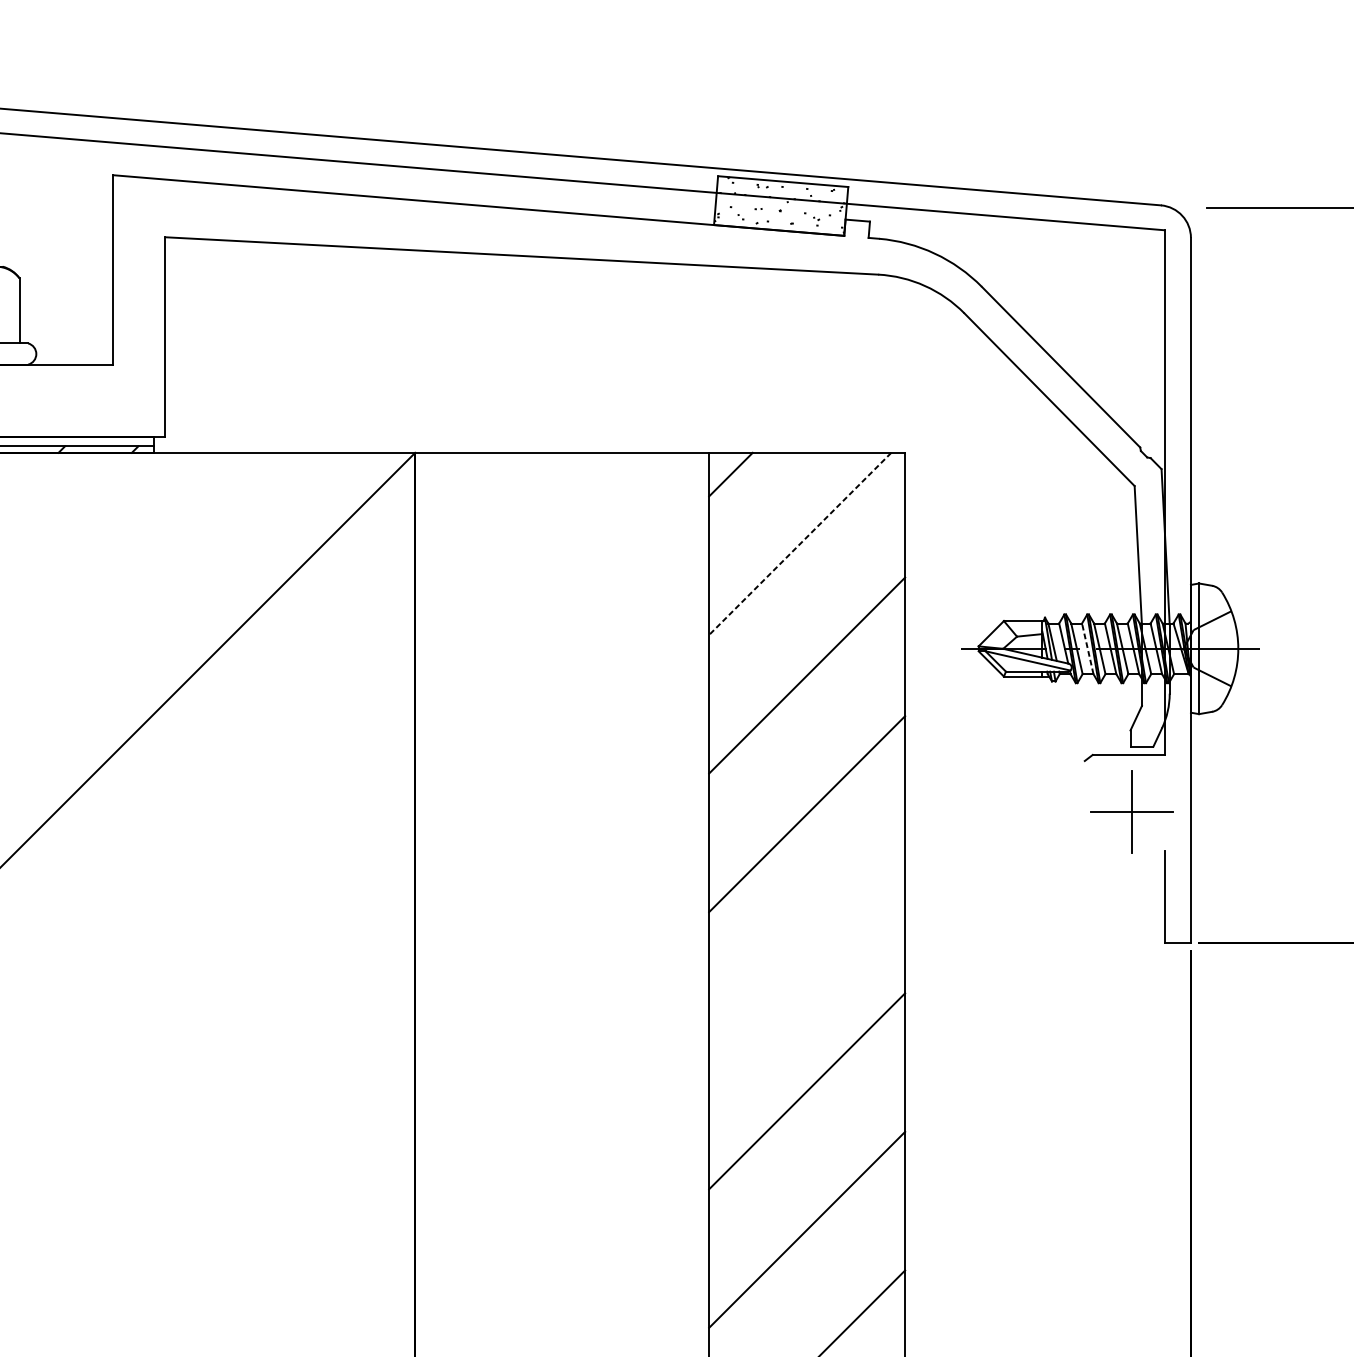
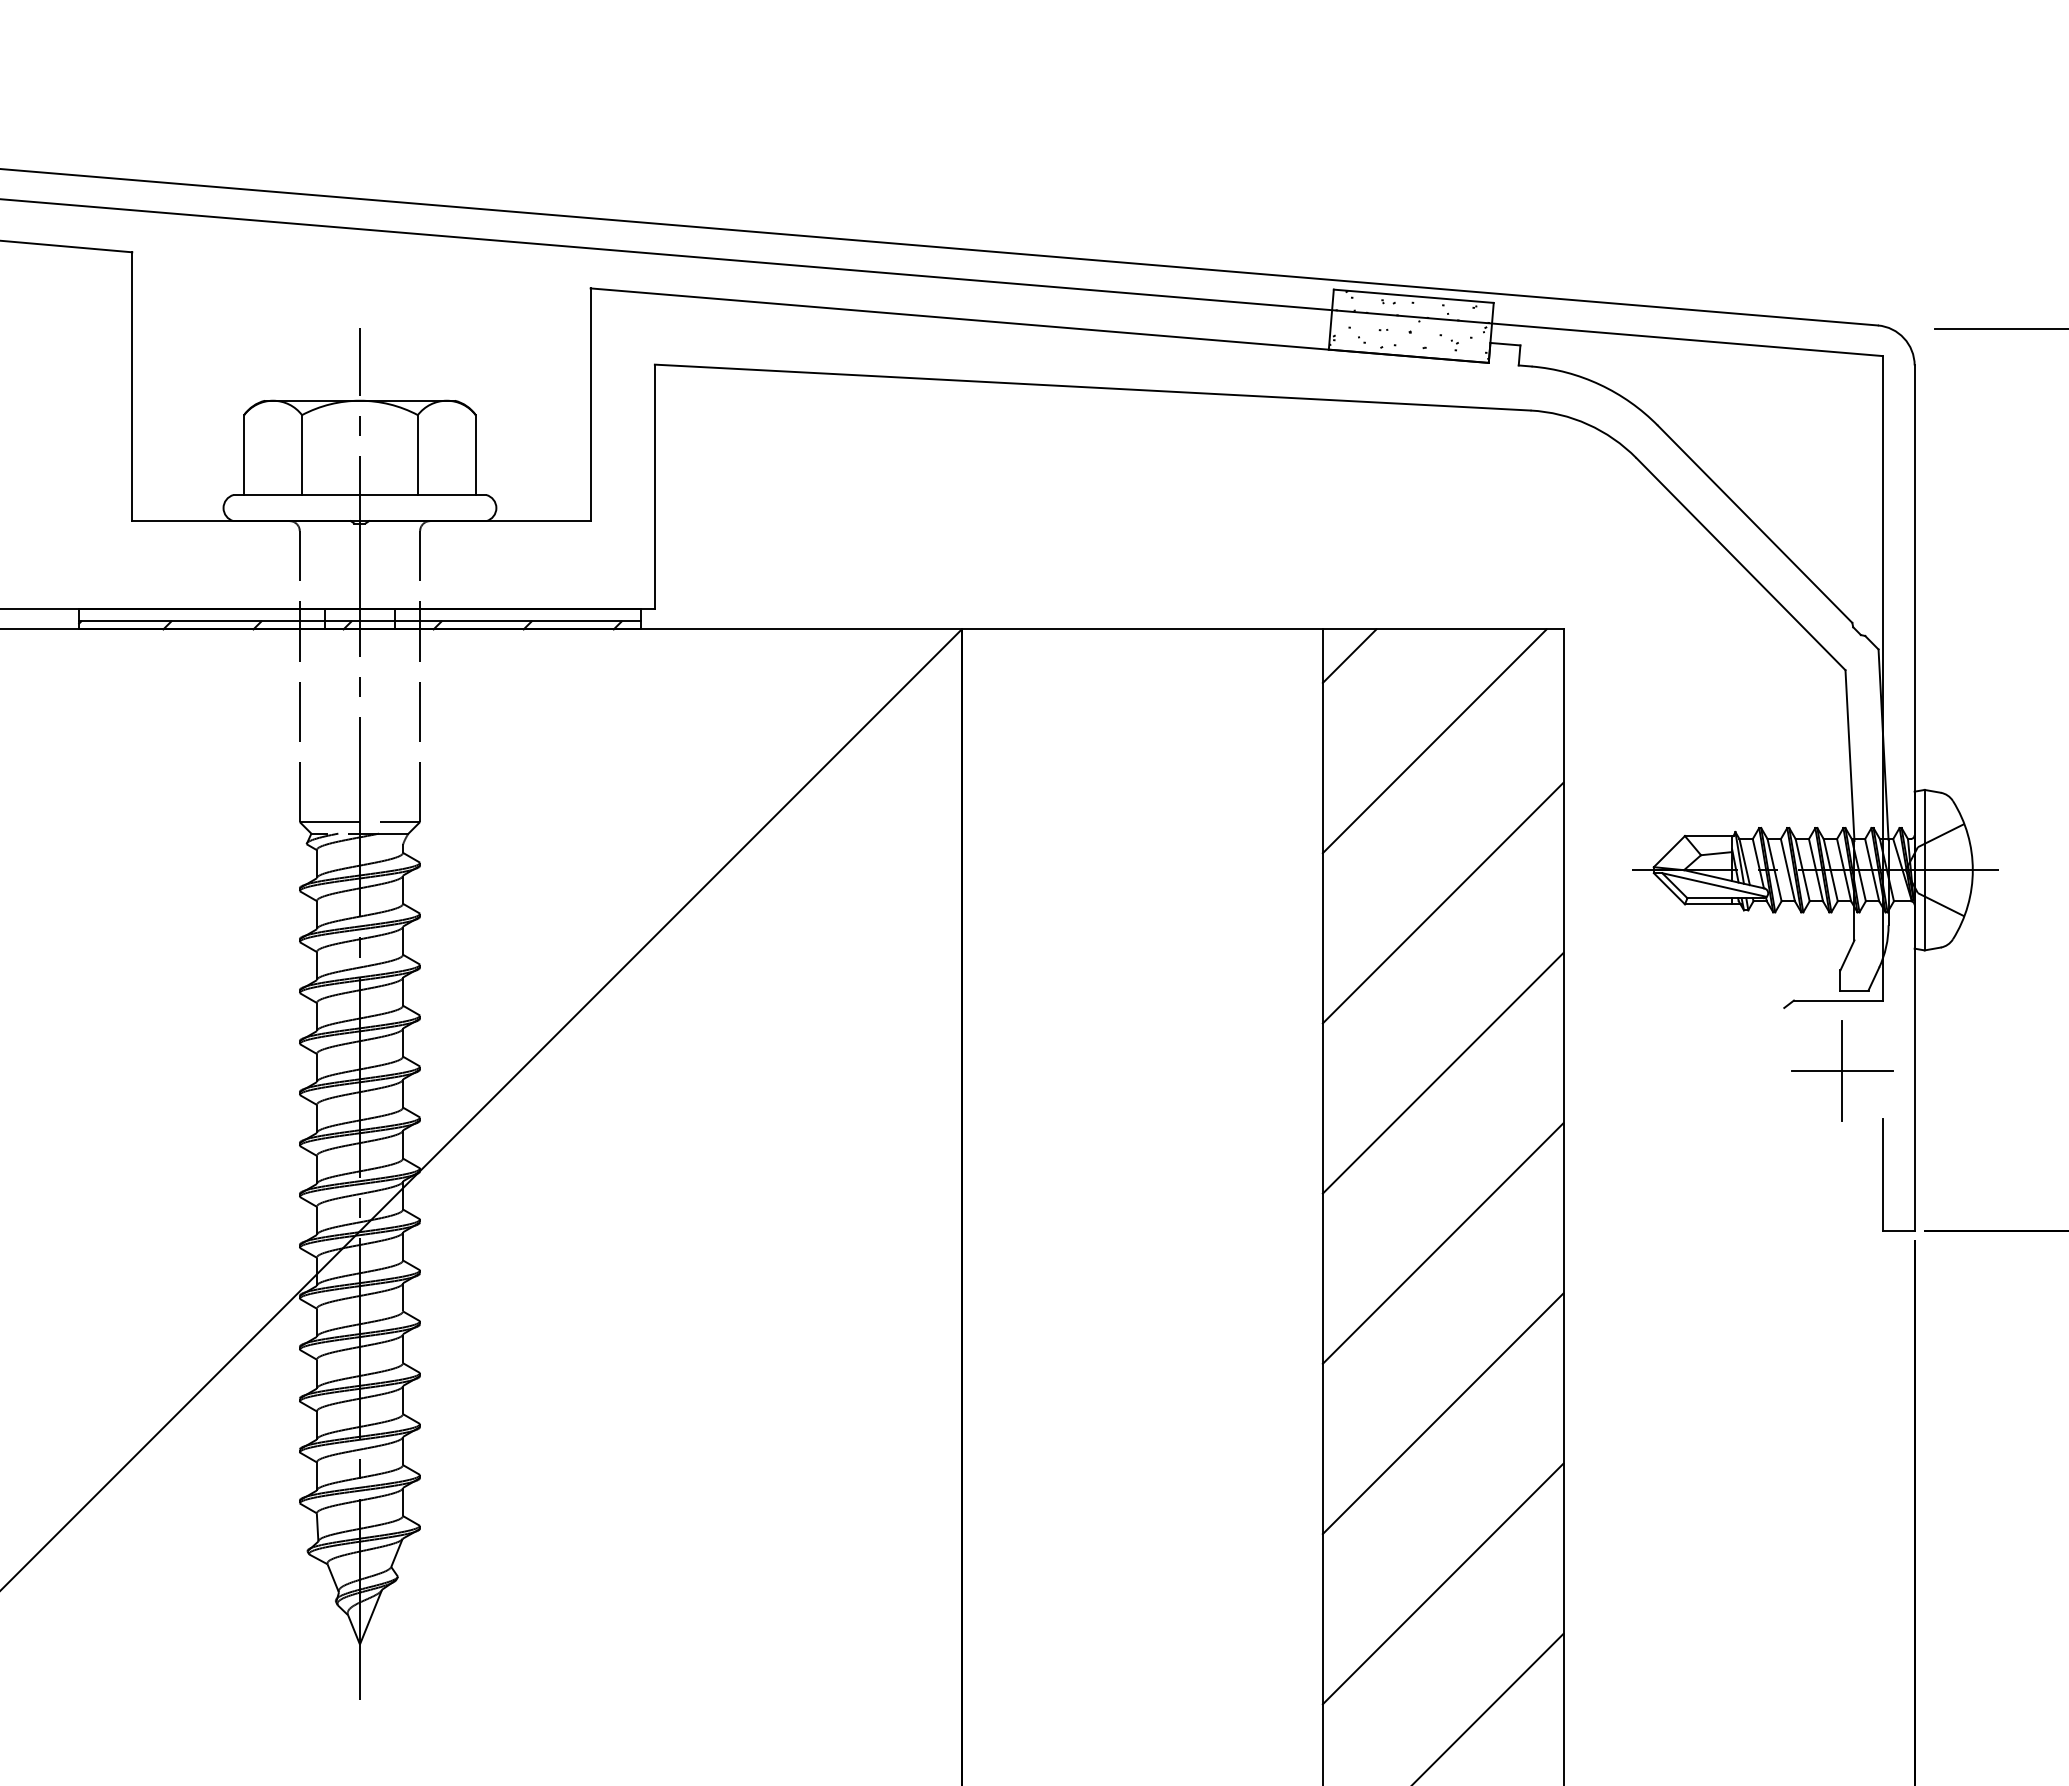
line: (800, 544) -> (1434, 741), dashed -> solid
line: (1087, 649) -> (1787, 870), dashed -> solid
line: (806, 952) -> (1442, 1243), added

